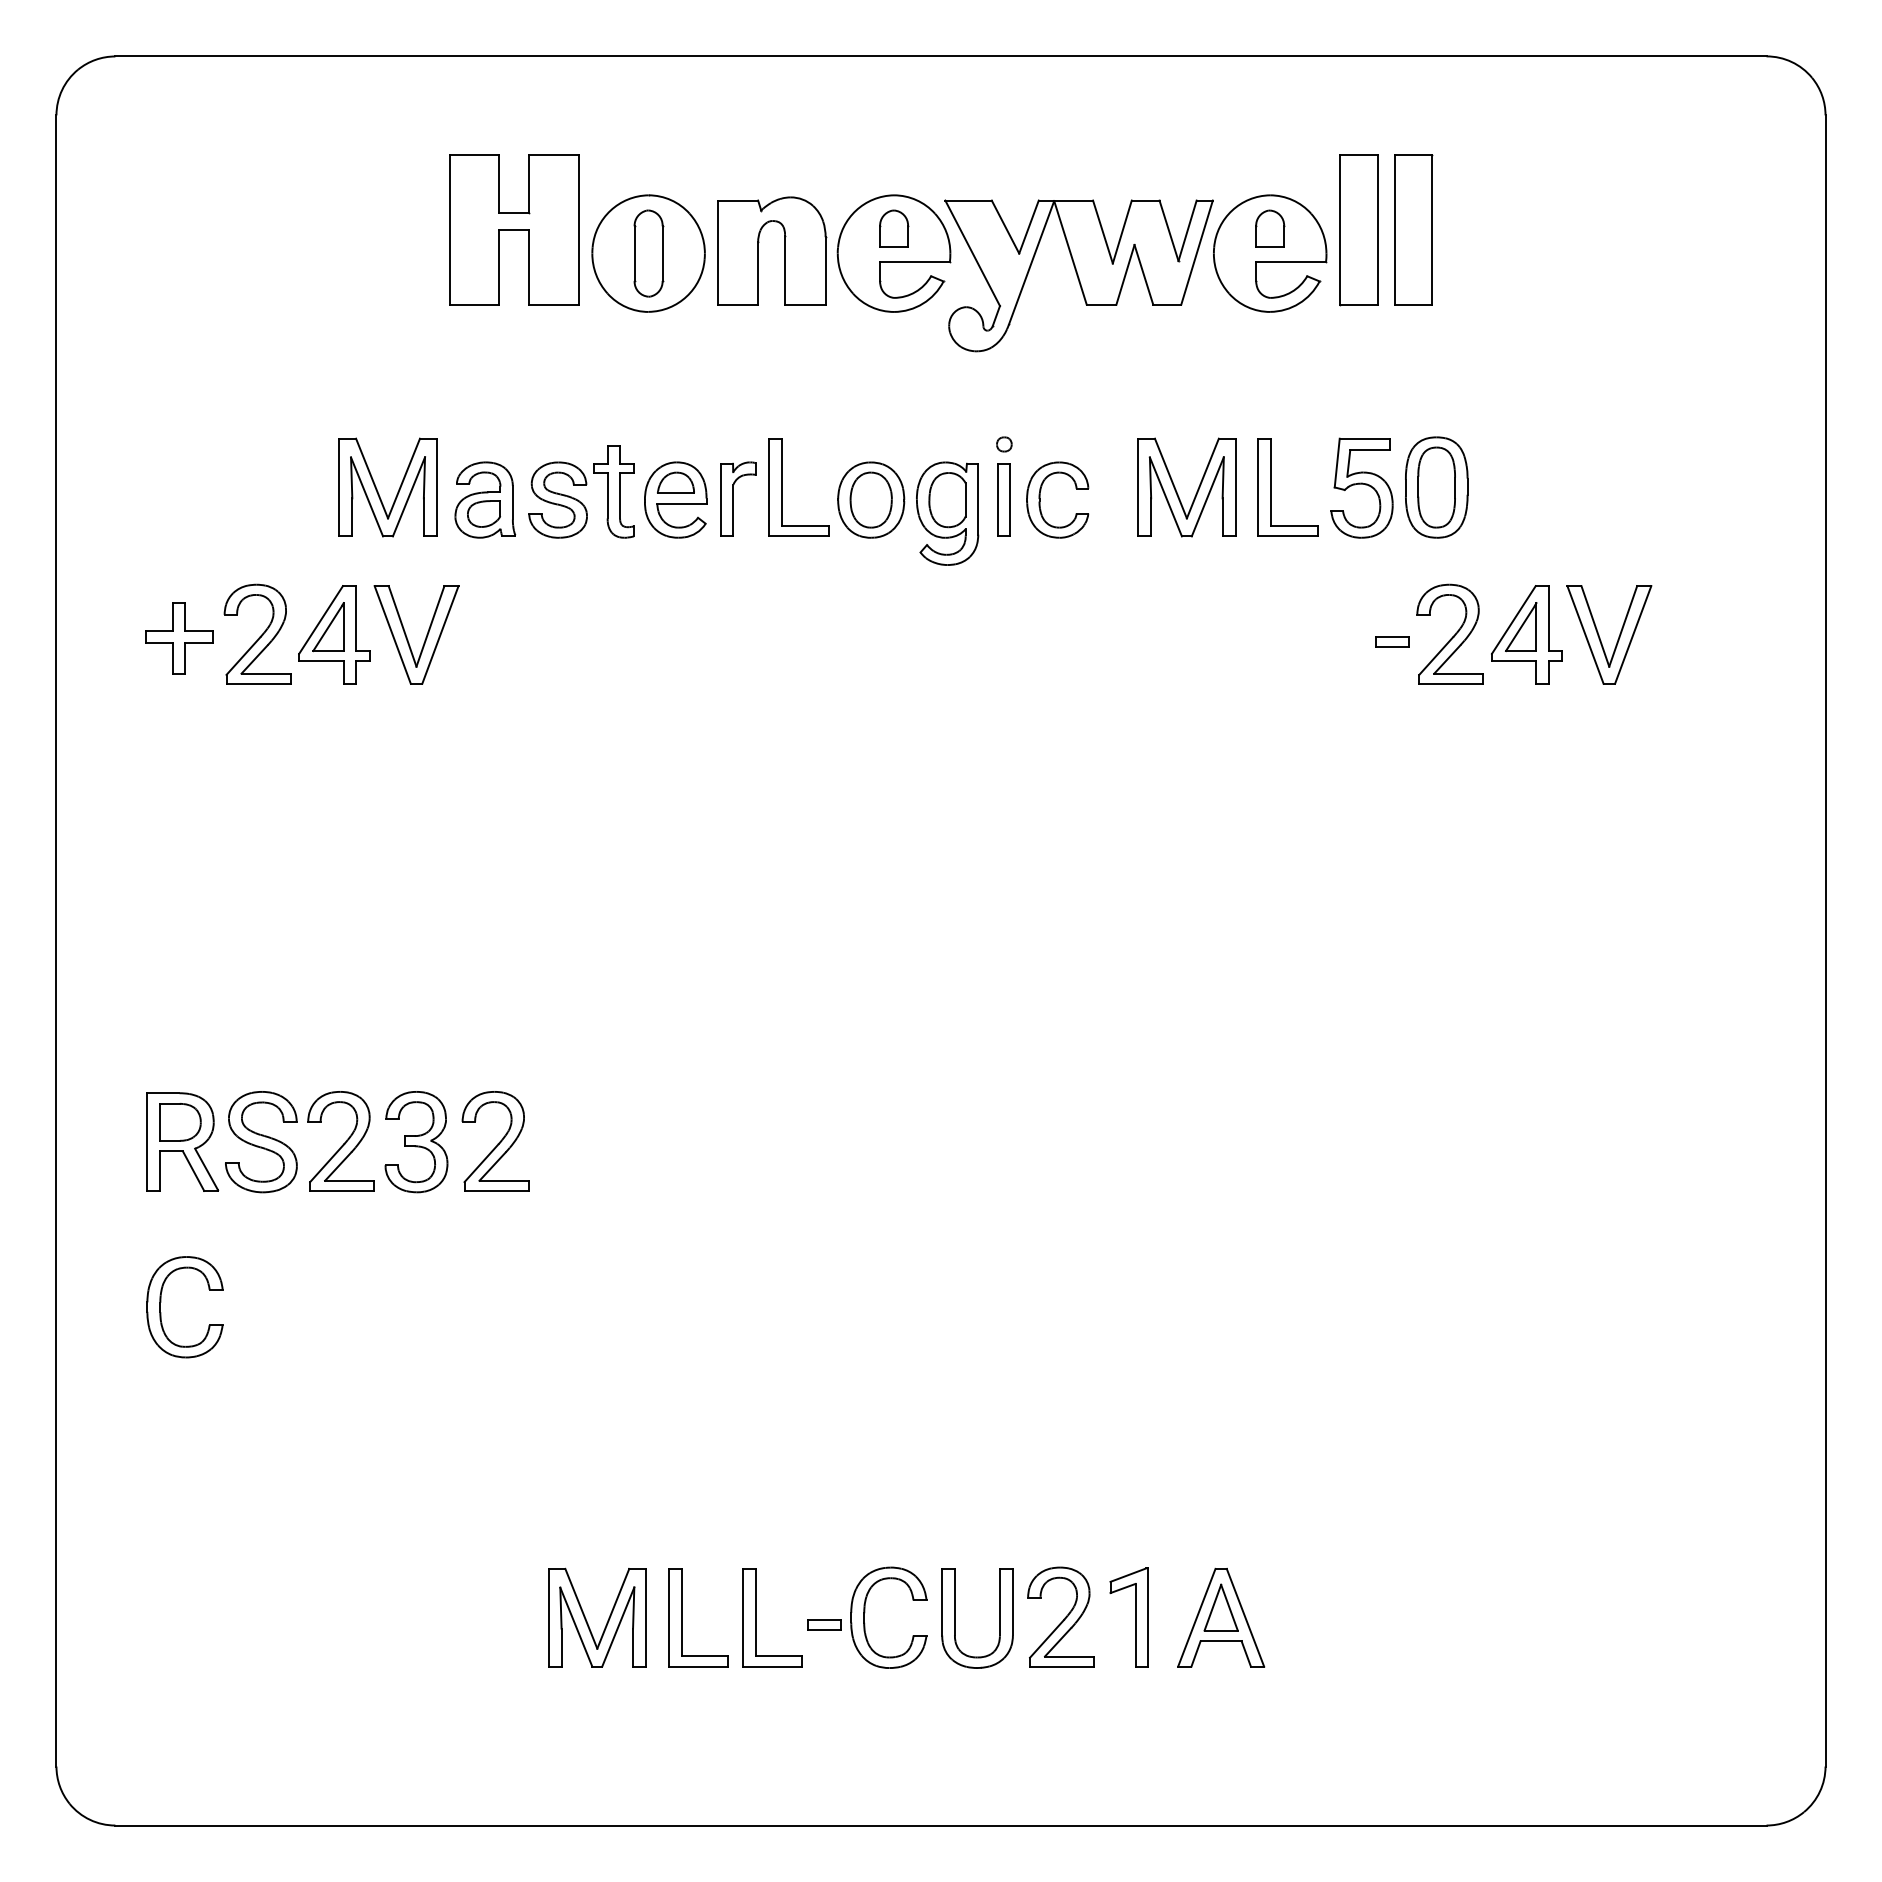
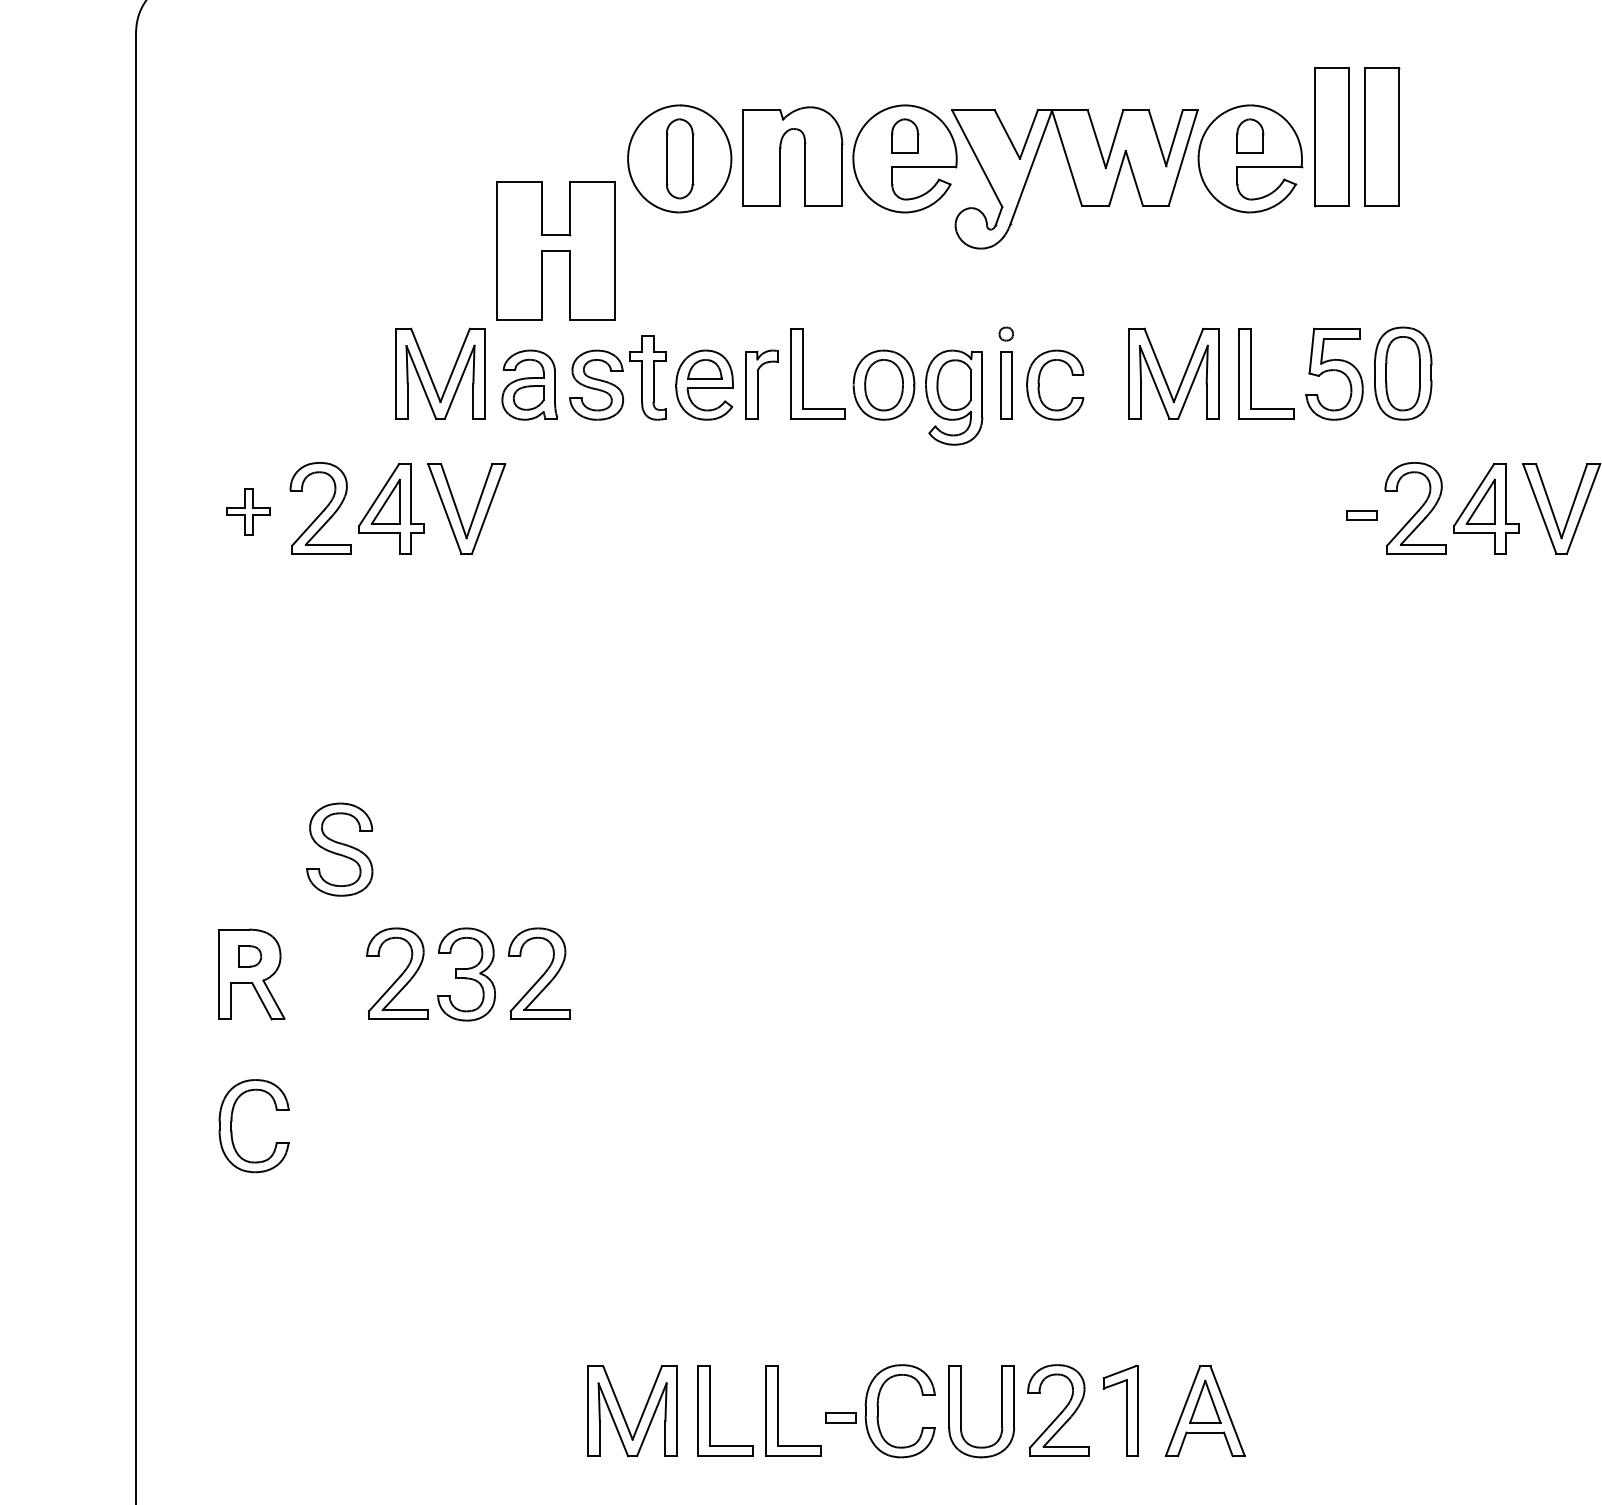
part: (514, 229) -> (556, 250), moved
part: (179, 638) -> (249, 512), size x0.7
part: (180, 1122) -> (249, 956), size x0.6
part: (261, 1142) -> (339, 850), moved

